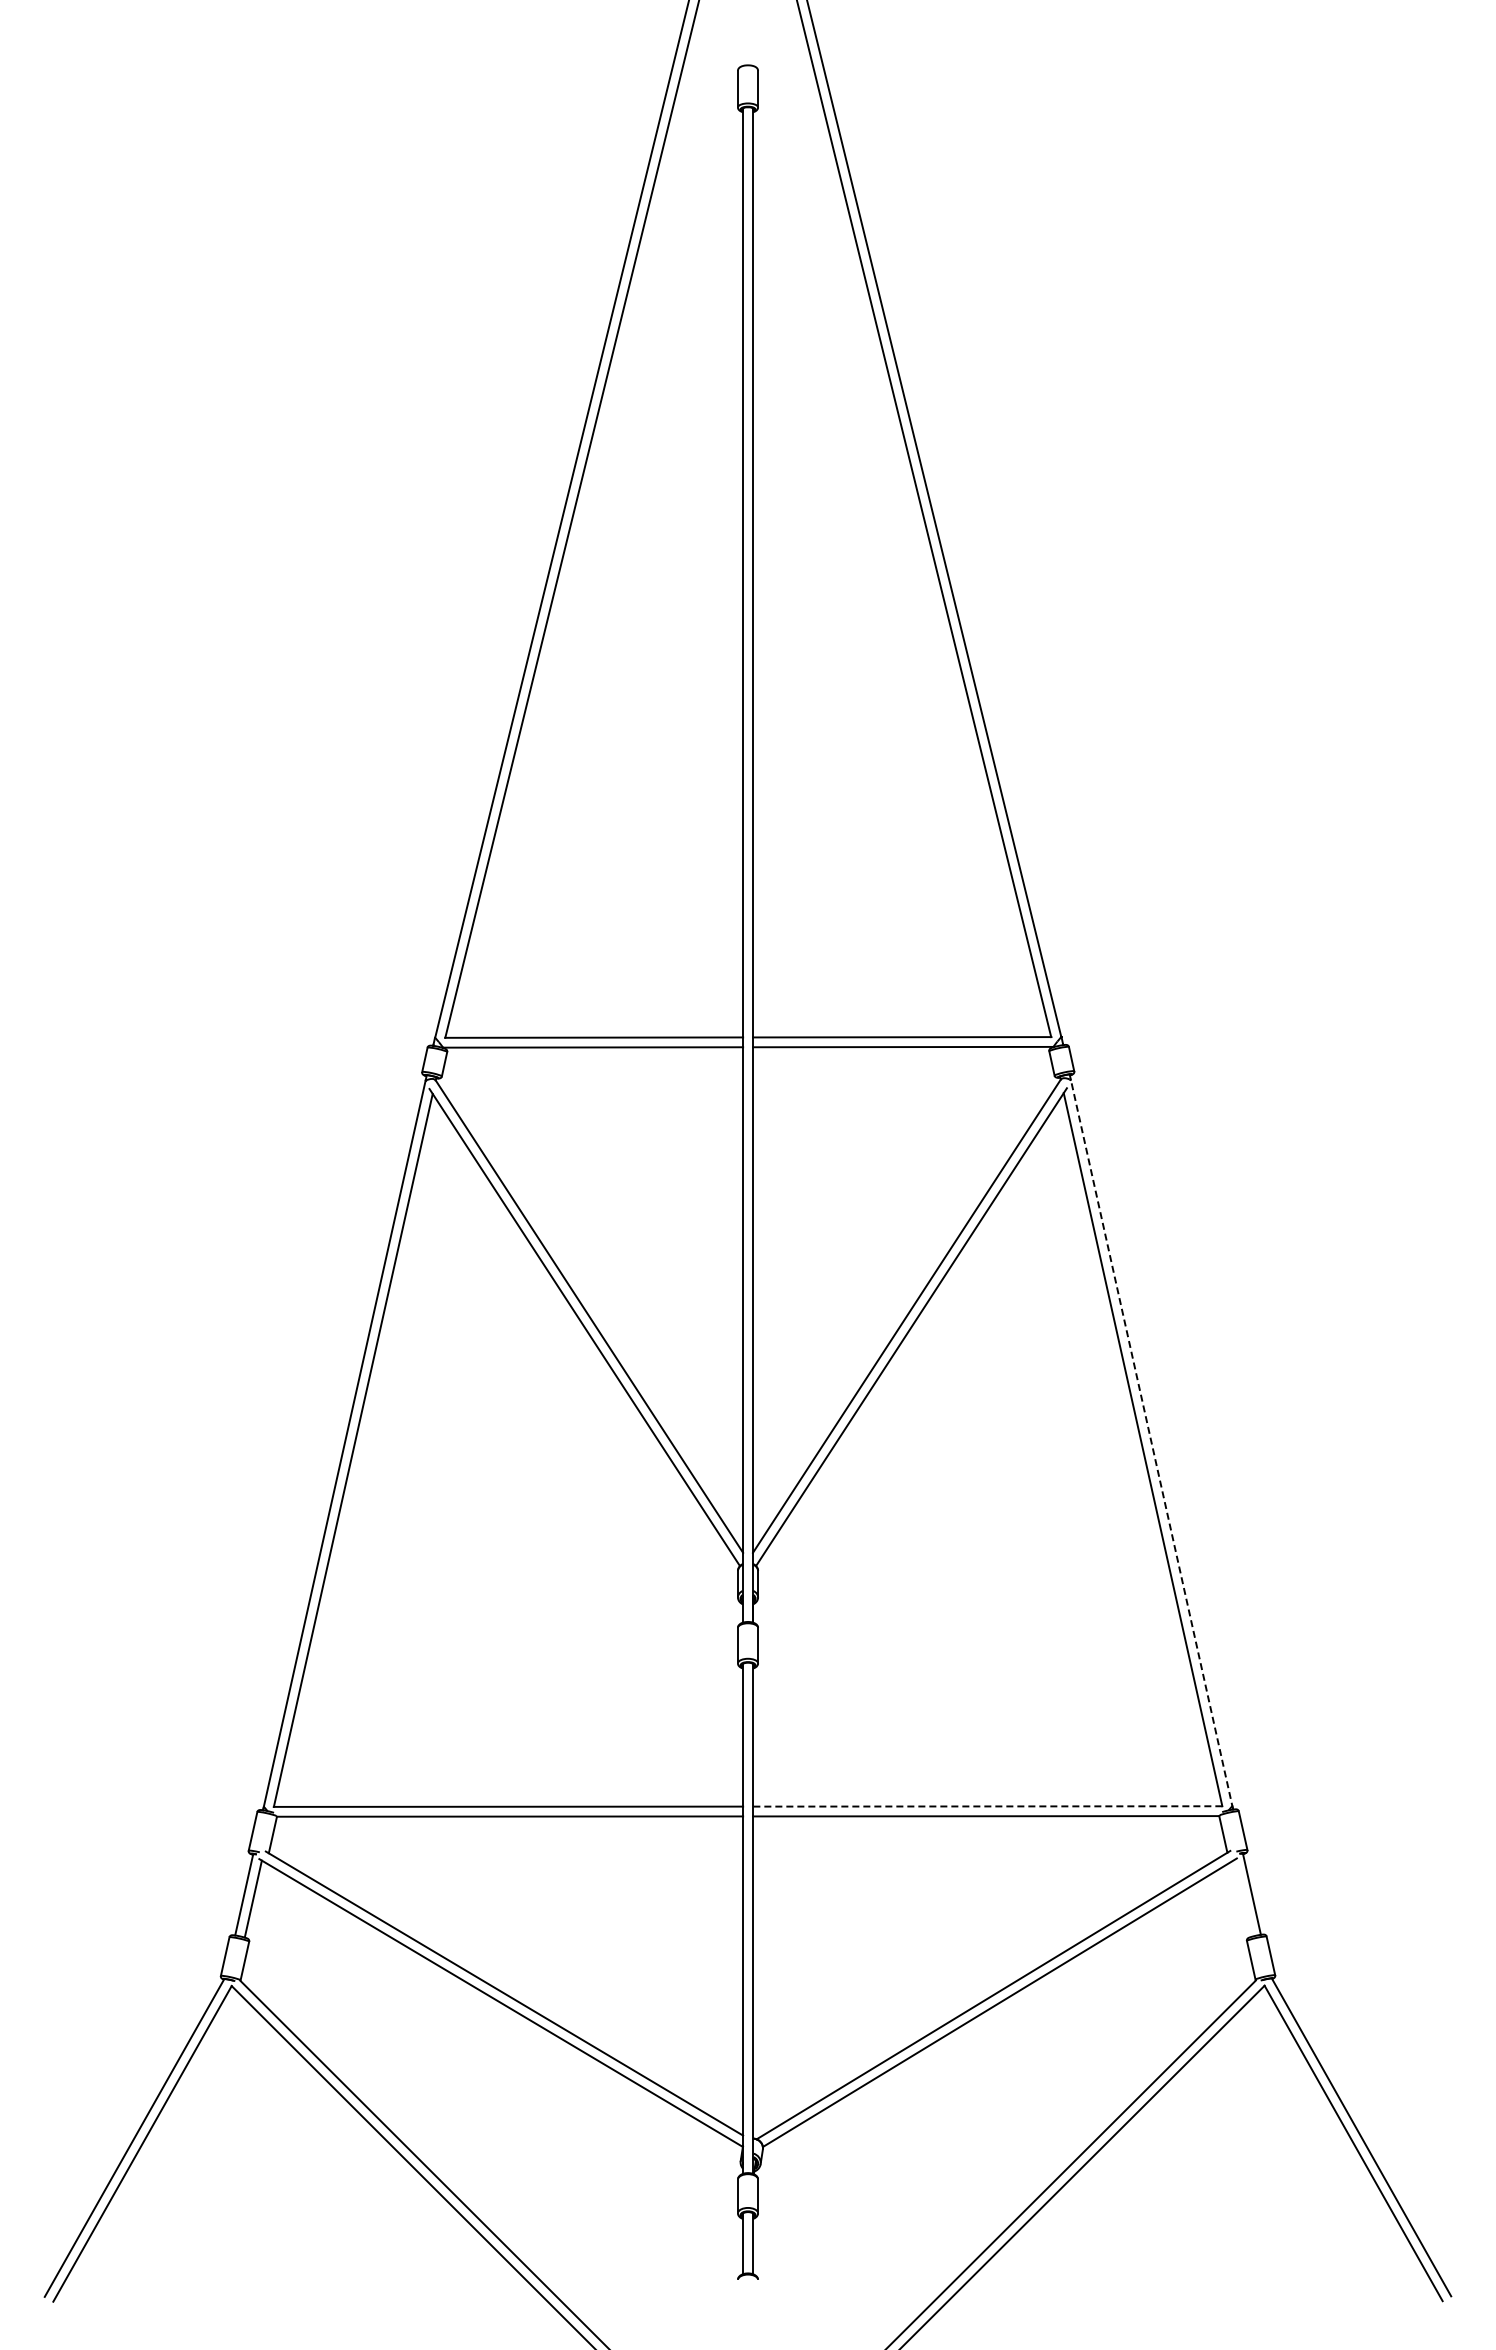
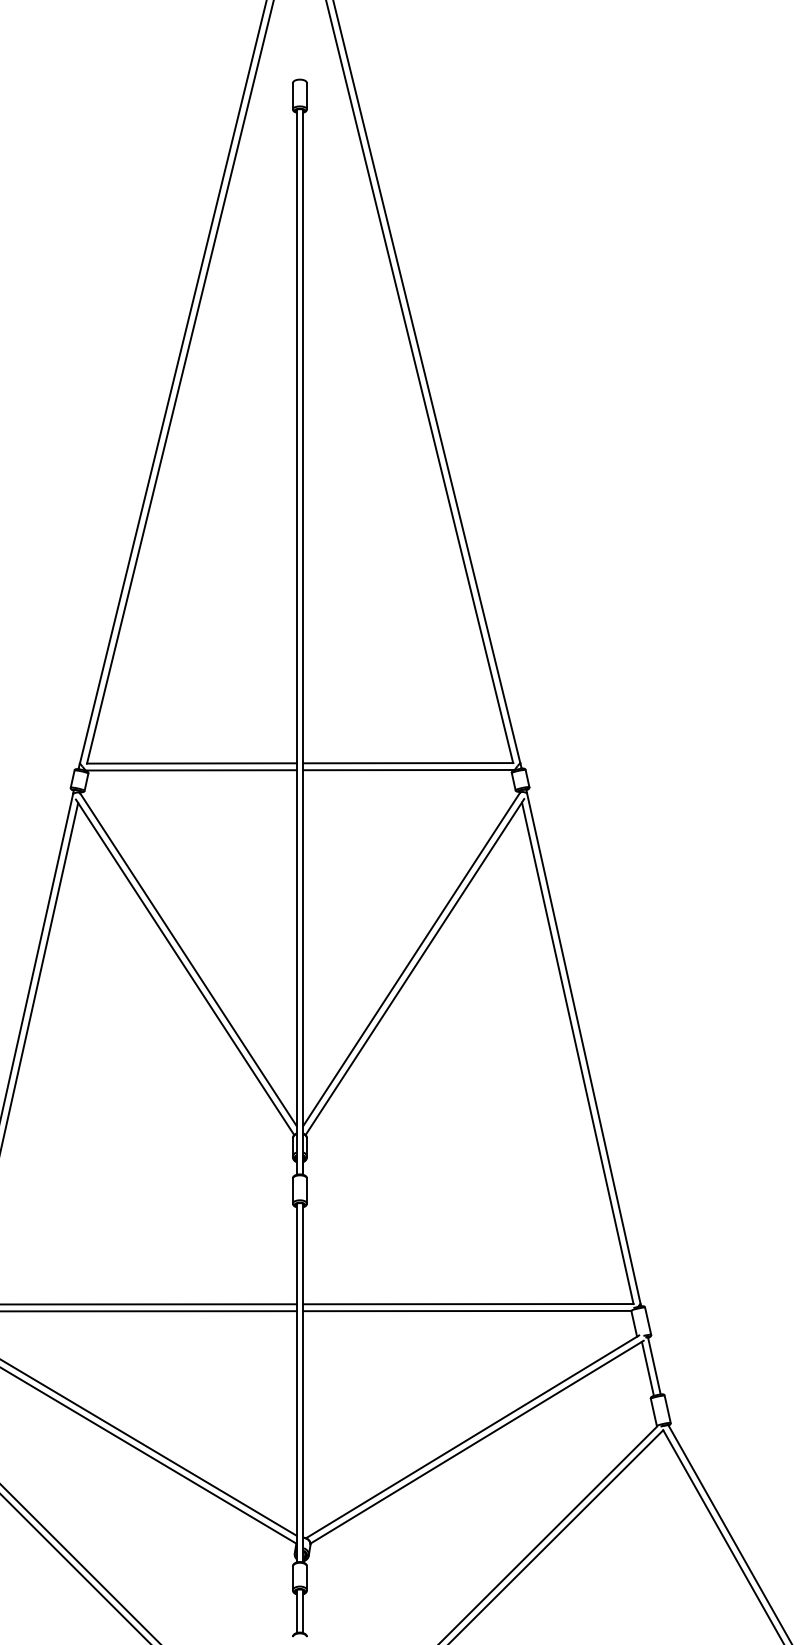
line: (1151, 1444) -> (583, 1049), dashed -> solid
line: (987, 1806) -> (468, 1304), dashed -> solid
line: (1242, 1898) -> (647, 1368), added

